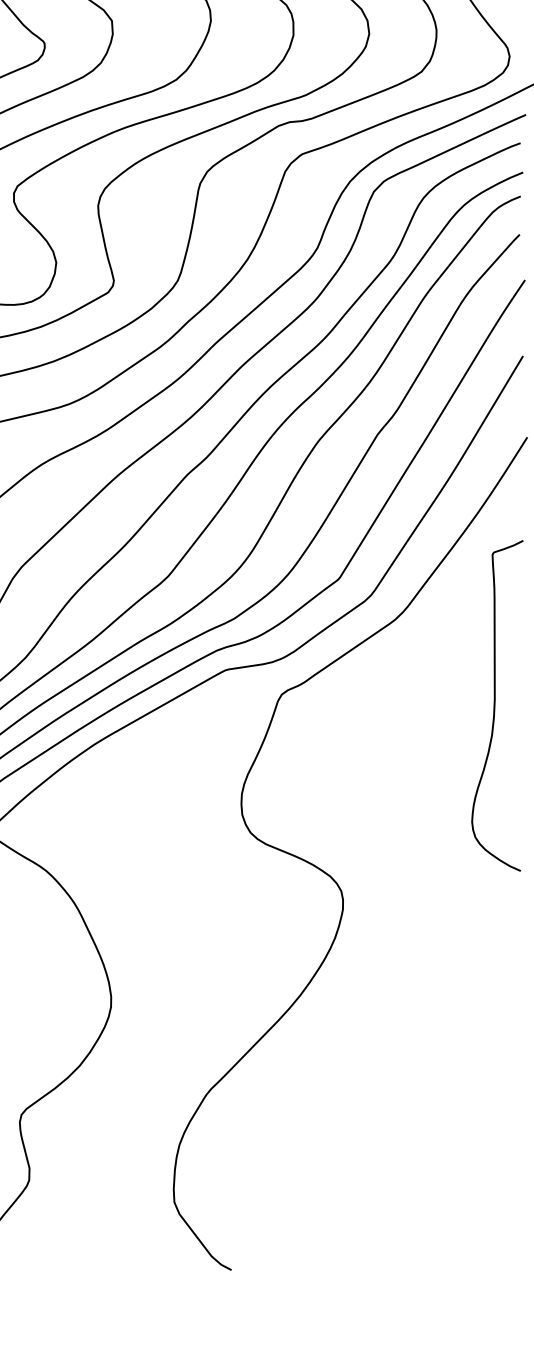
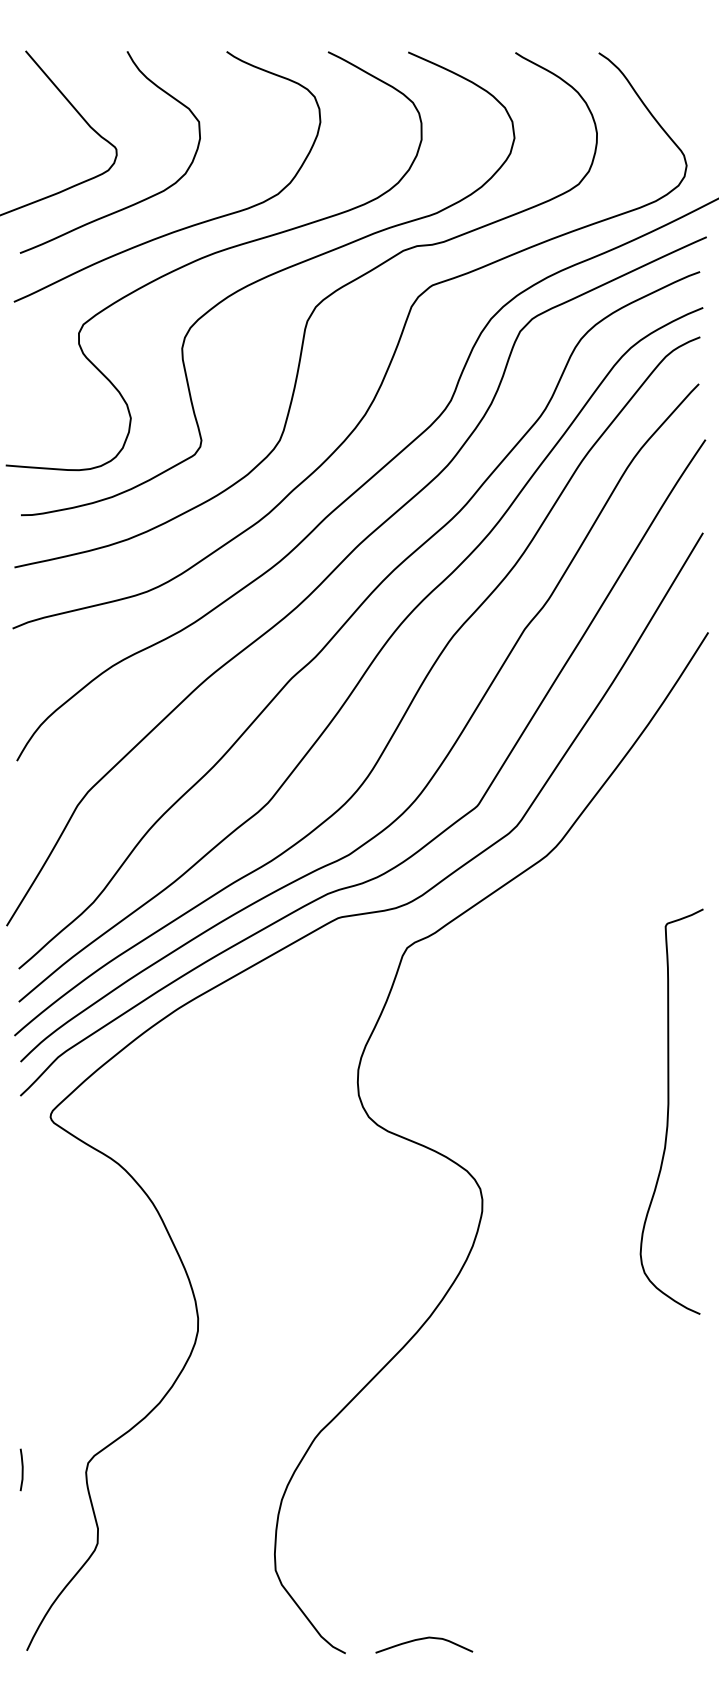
curve: (495, 704) -> (669, 1109), moved
curve: (295, 1258) -> (424, 1639), added

